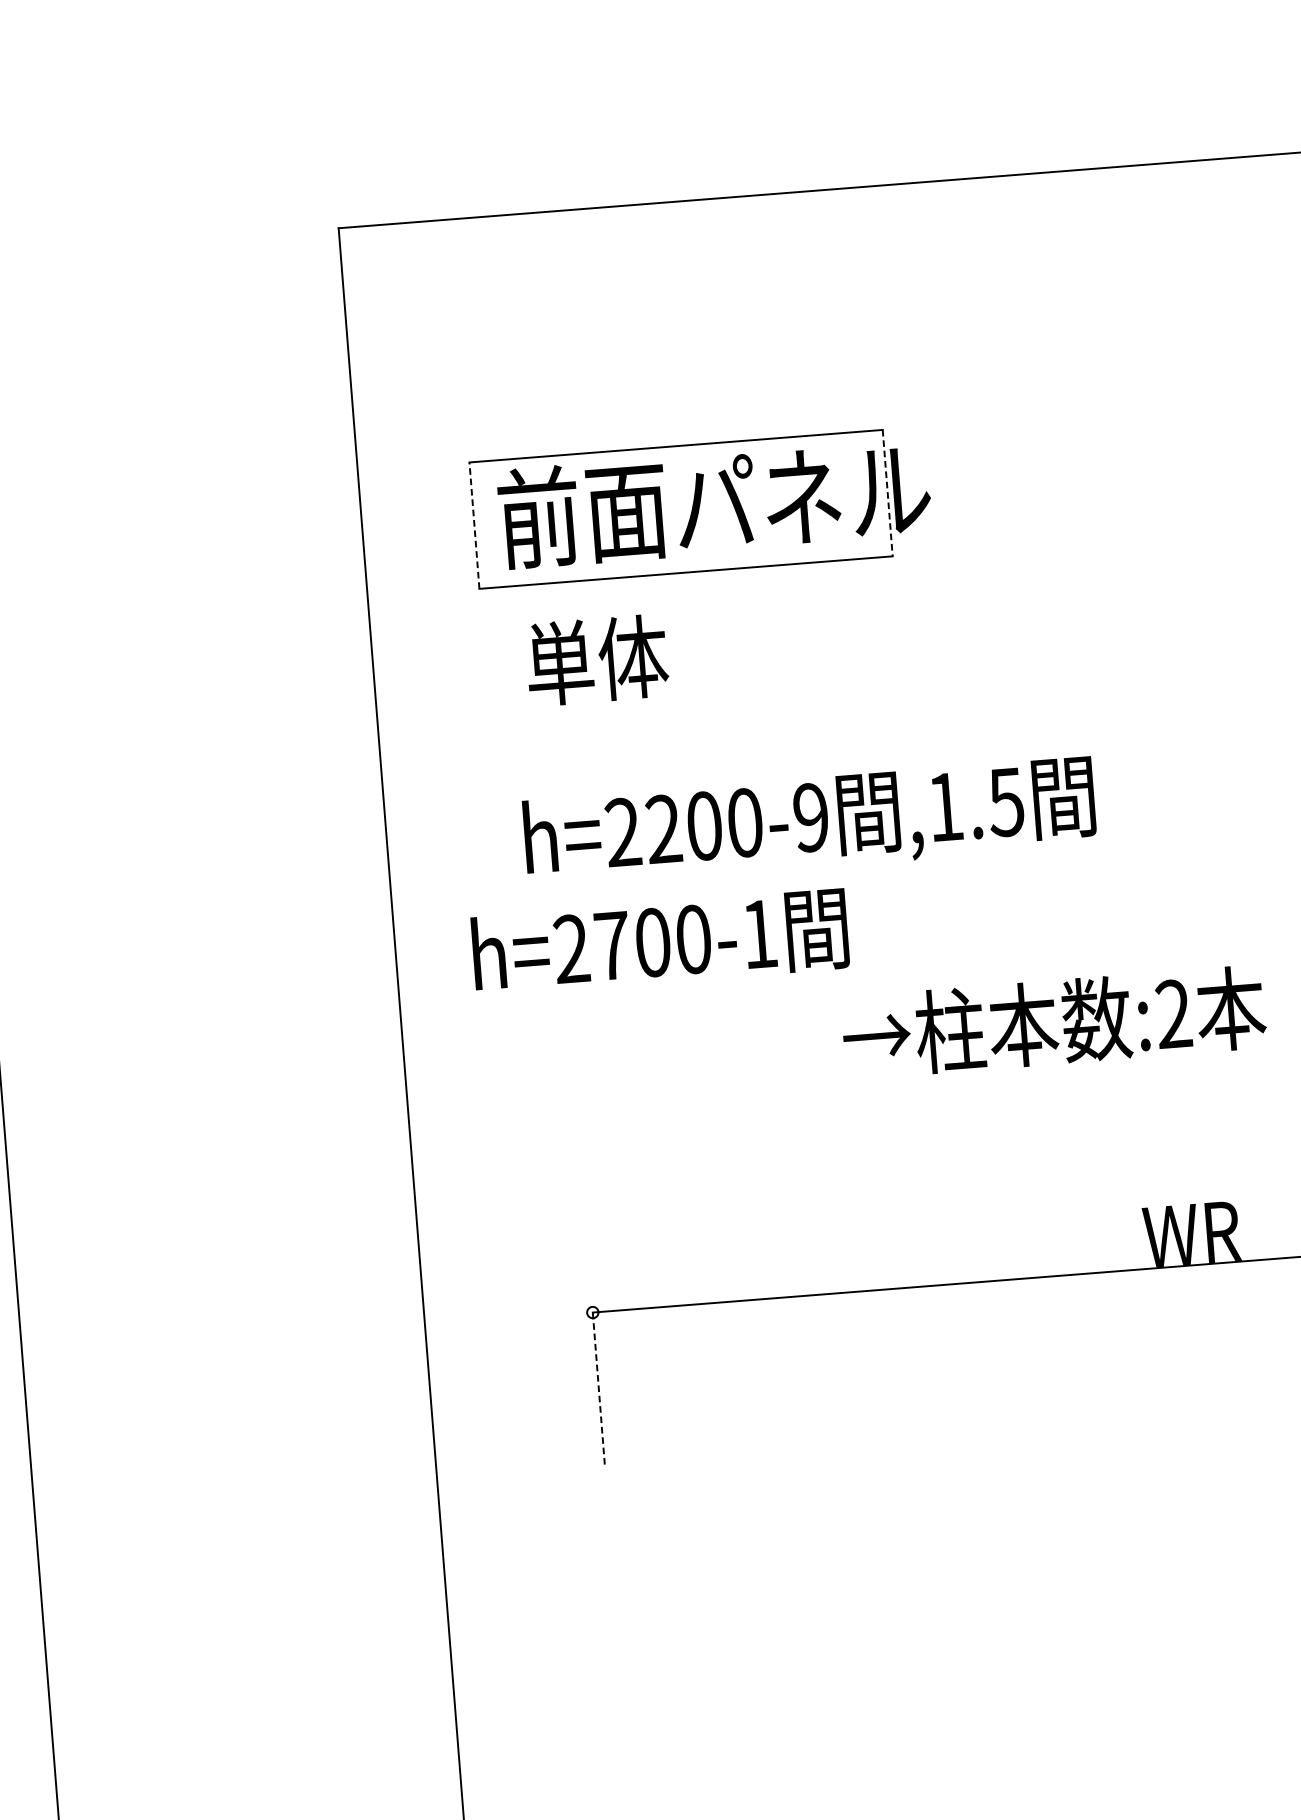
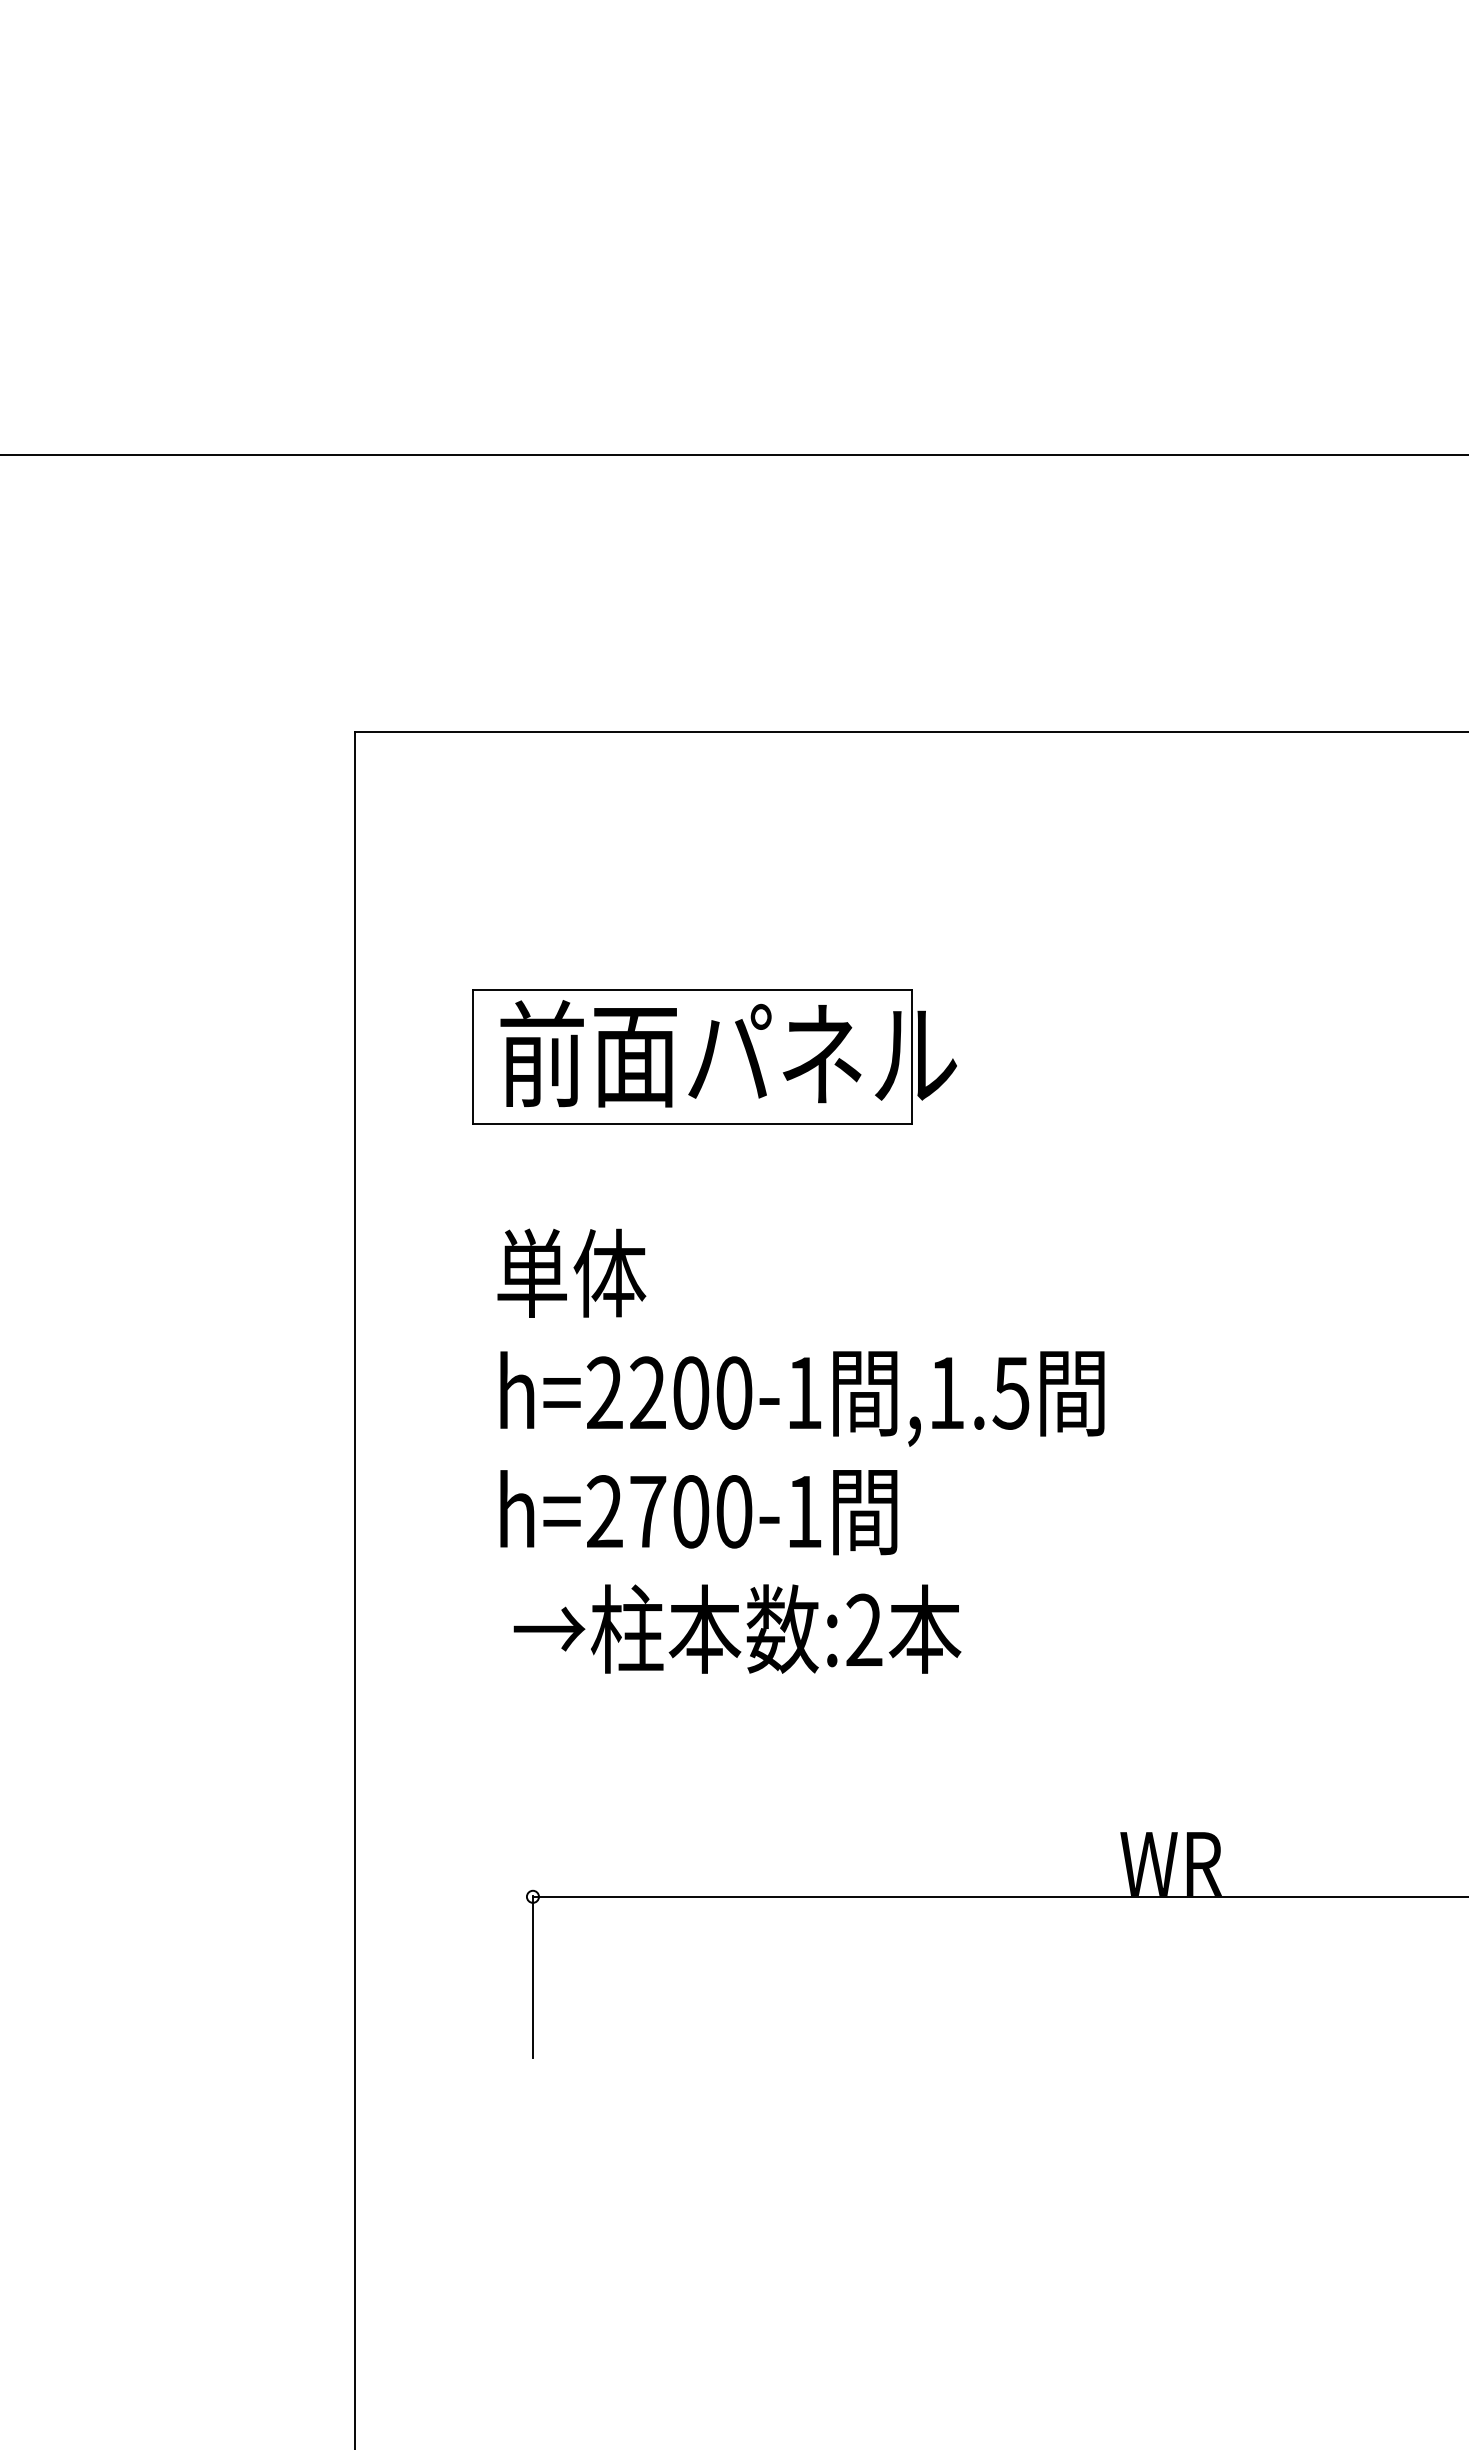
line: (887, 493) -> (911, 1057), dashed -> solid
line: (474, 524) -> (473, 1056), dashed -> solid
text: (596, 659) -> (571, 1272), moved
text: (810, 817) -> (803, 1392), h=2200-9 -> h=2200-1
text: (660, 942) -> (698, 1512), moved
text: (1054, 1021) -> (737, 1628), moved
line: (598, 1388) -> (532, 1977), dashed -> solid

